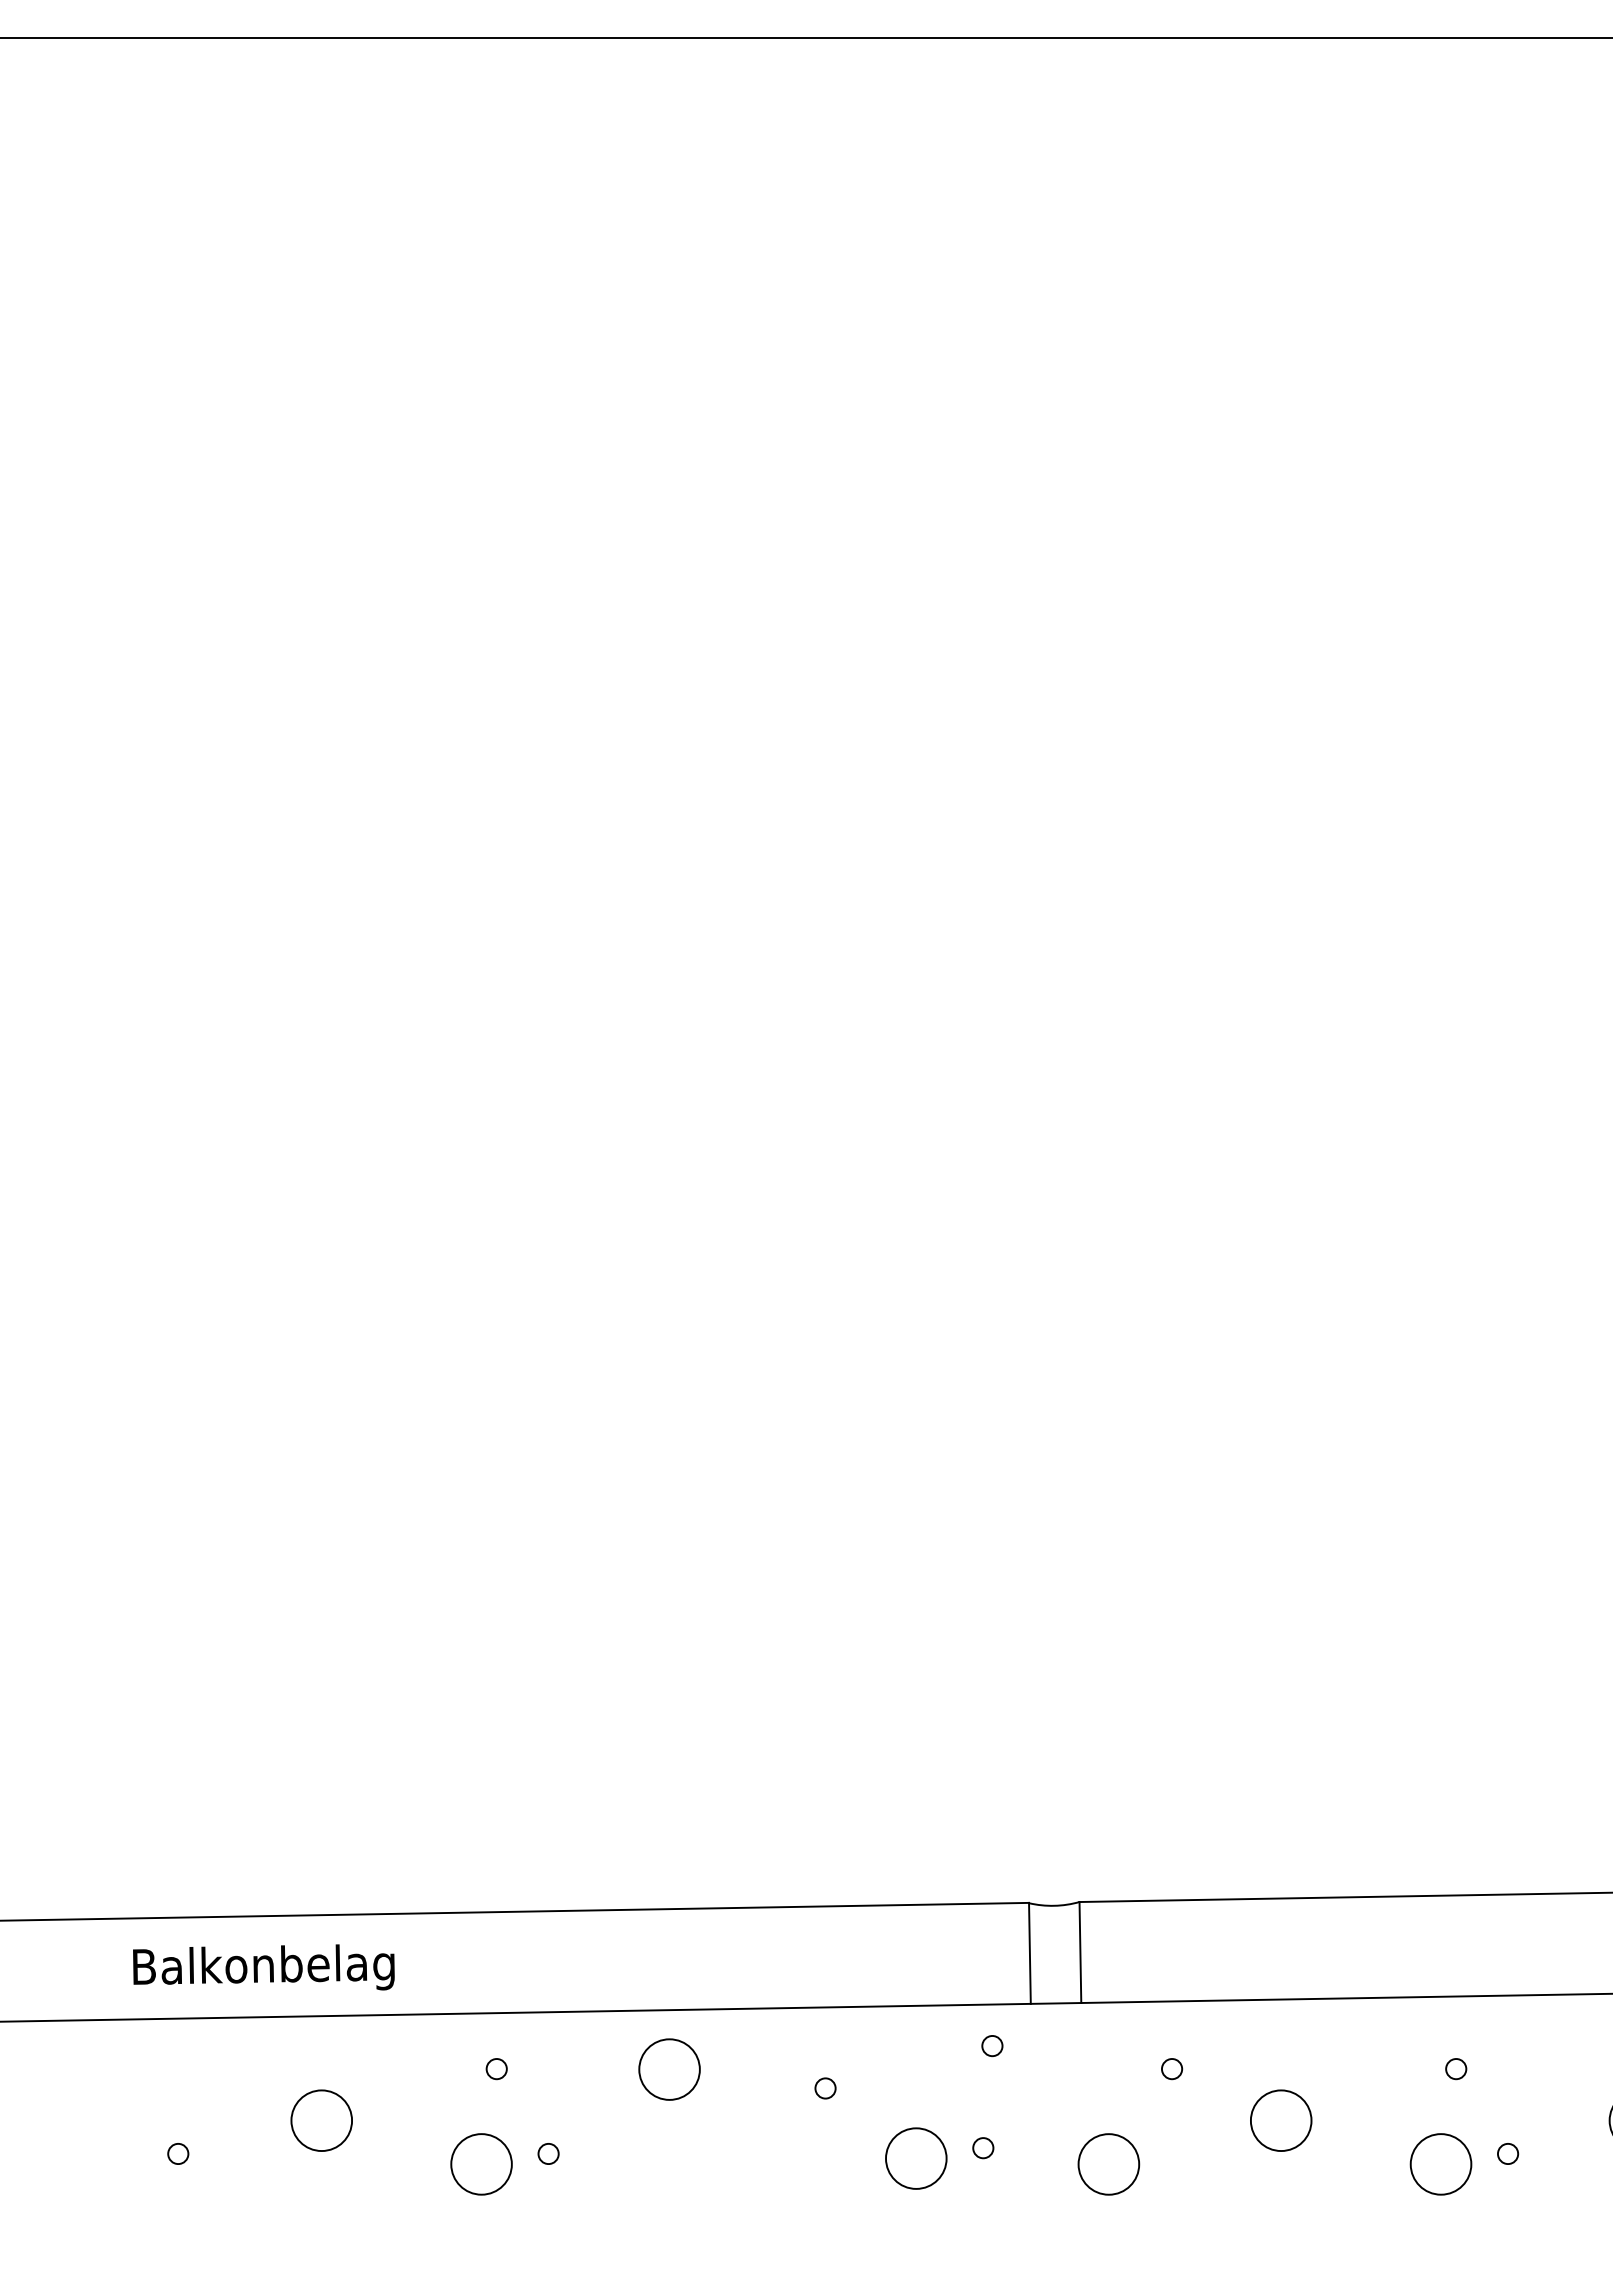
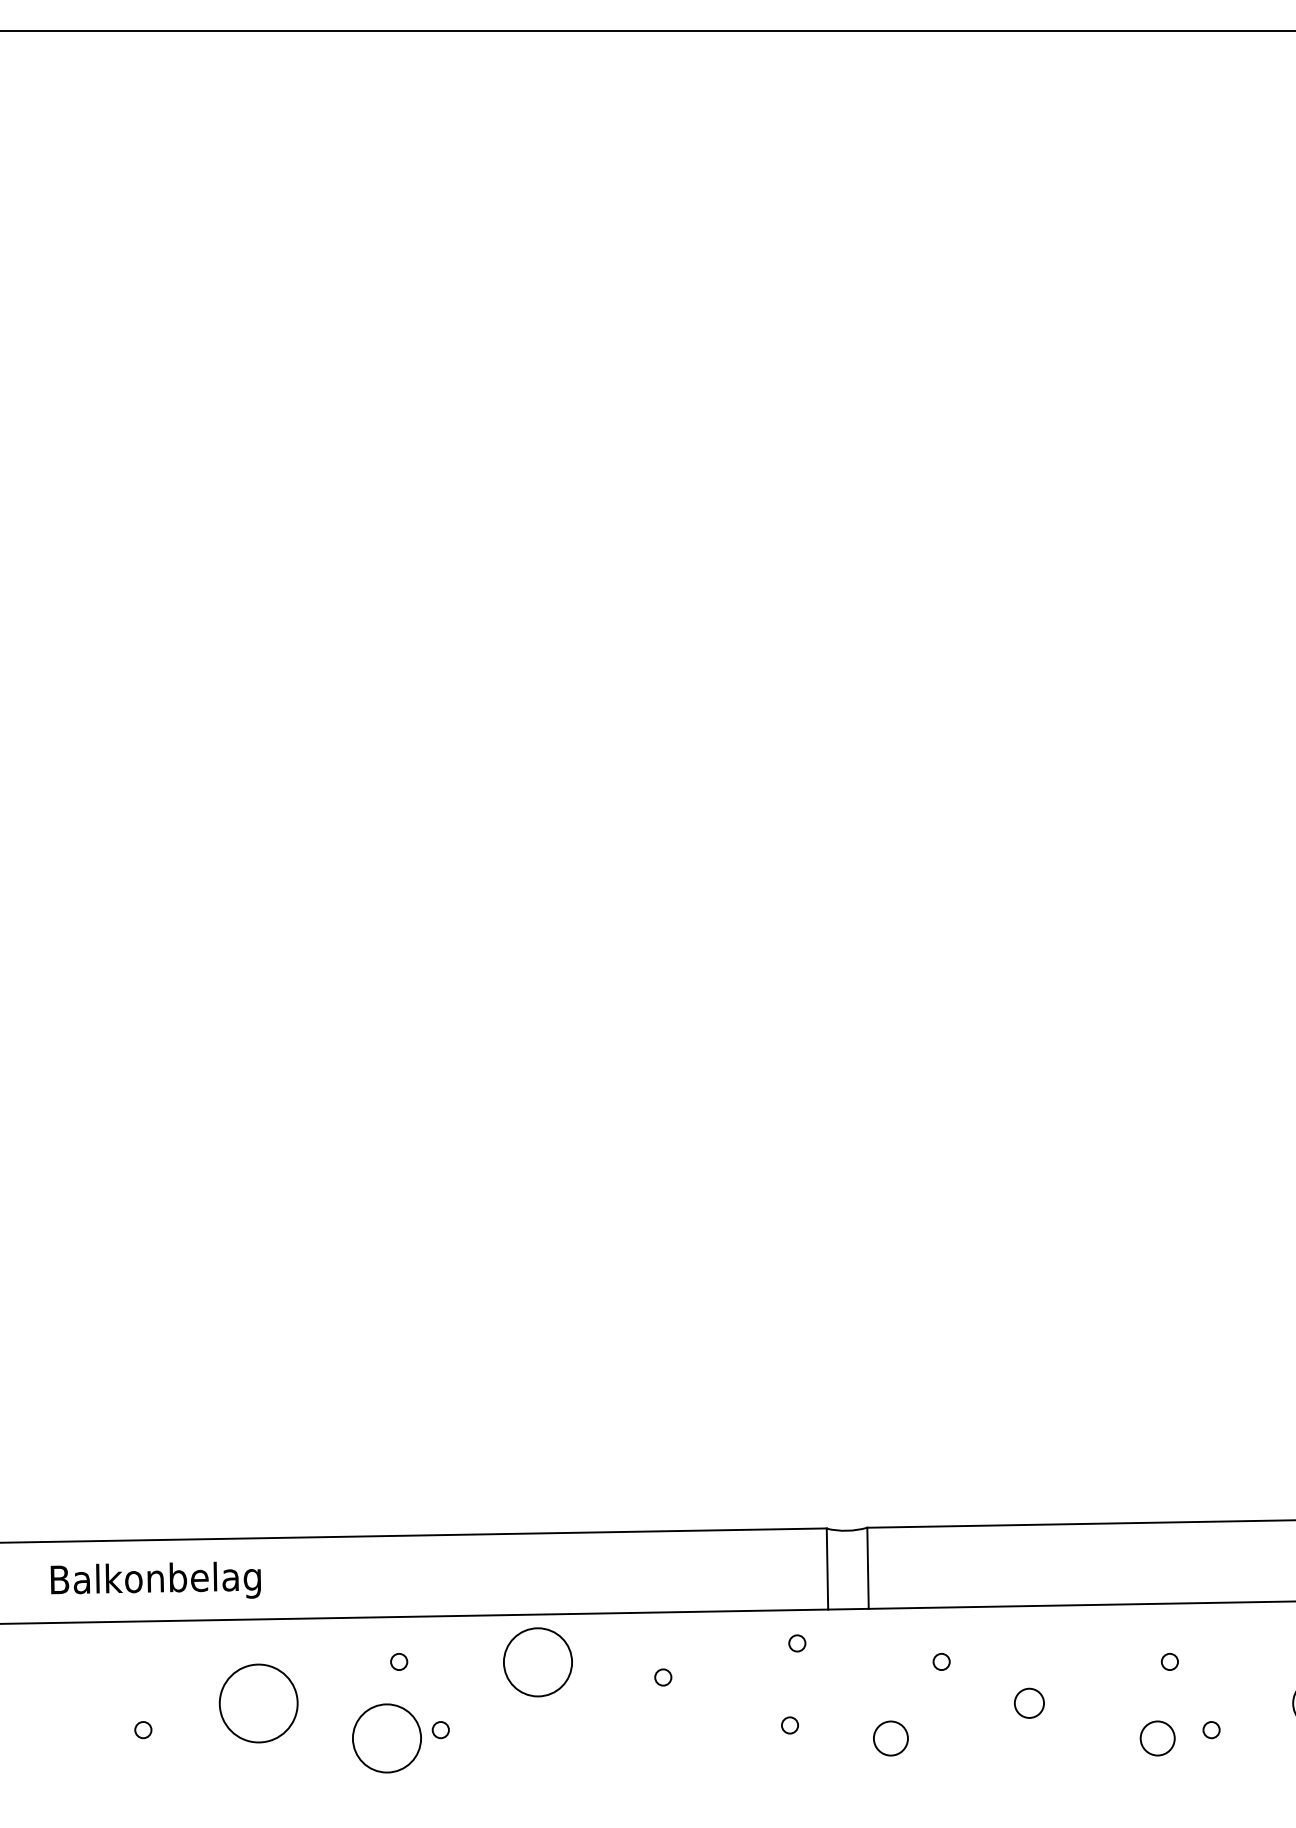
text: (263, 1967) -> (155, 1580), moved
circle: (669, 2069) -> (537, 1662), size x1.4
circle: (321, 2120) -> (258, 1703), size x1.6
circle: (1281, 2120) -> (1029, 1703), size x0.6
circle: (916, 2158) -> (736, 1733), removed
circle: (481, 2164) -> (386, 1738), size x1.4
circle: (1108, 2164) -> (890, 1738), size x0.7
circle: (1440, 2164) -> (1157, 1738), size x0.7

